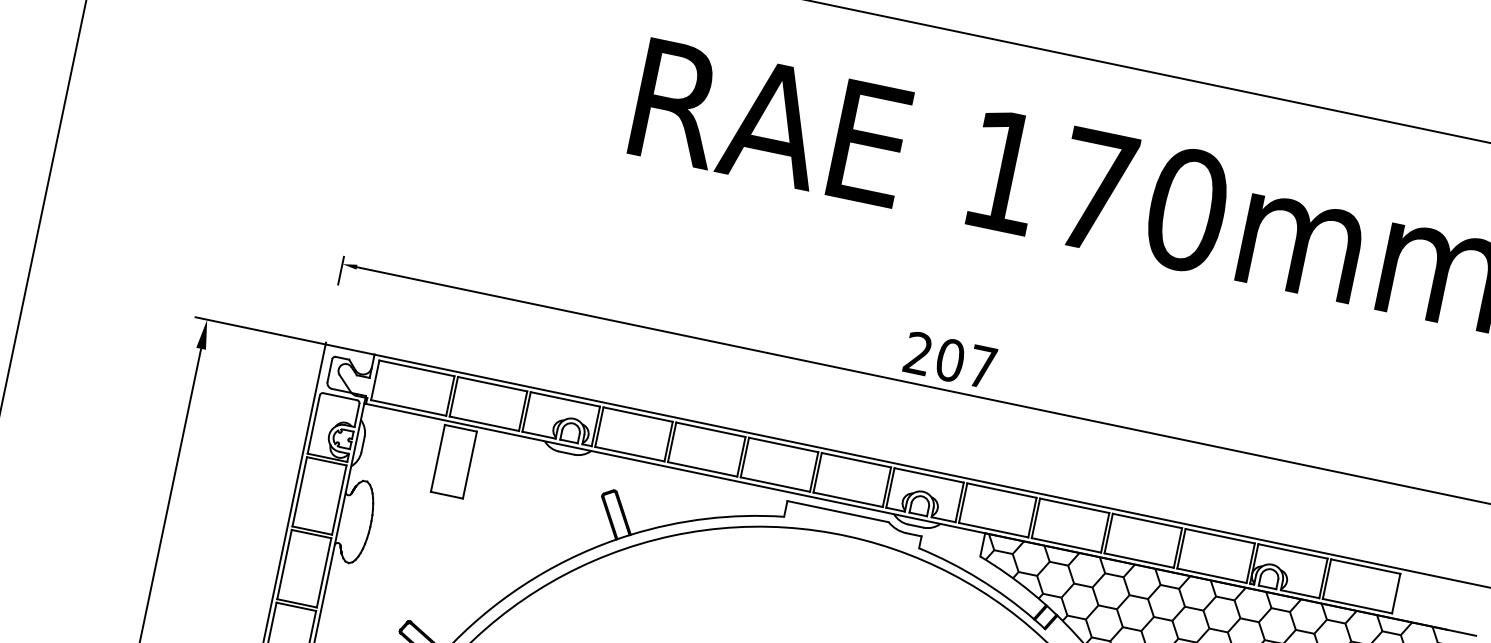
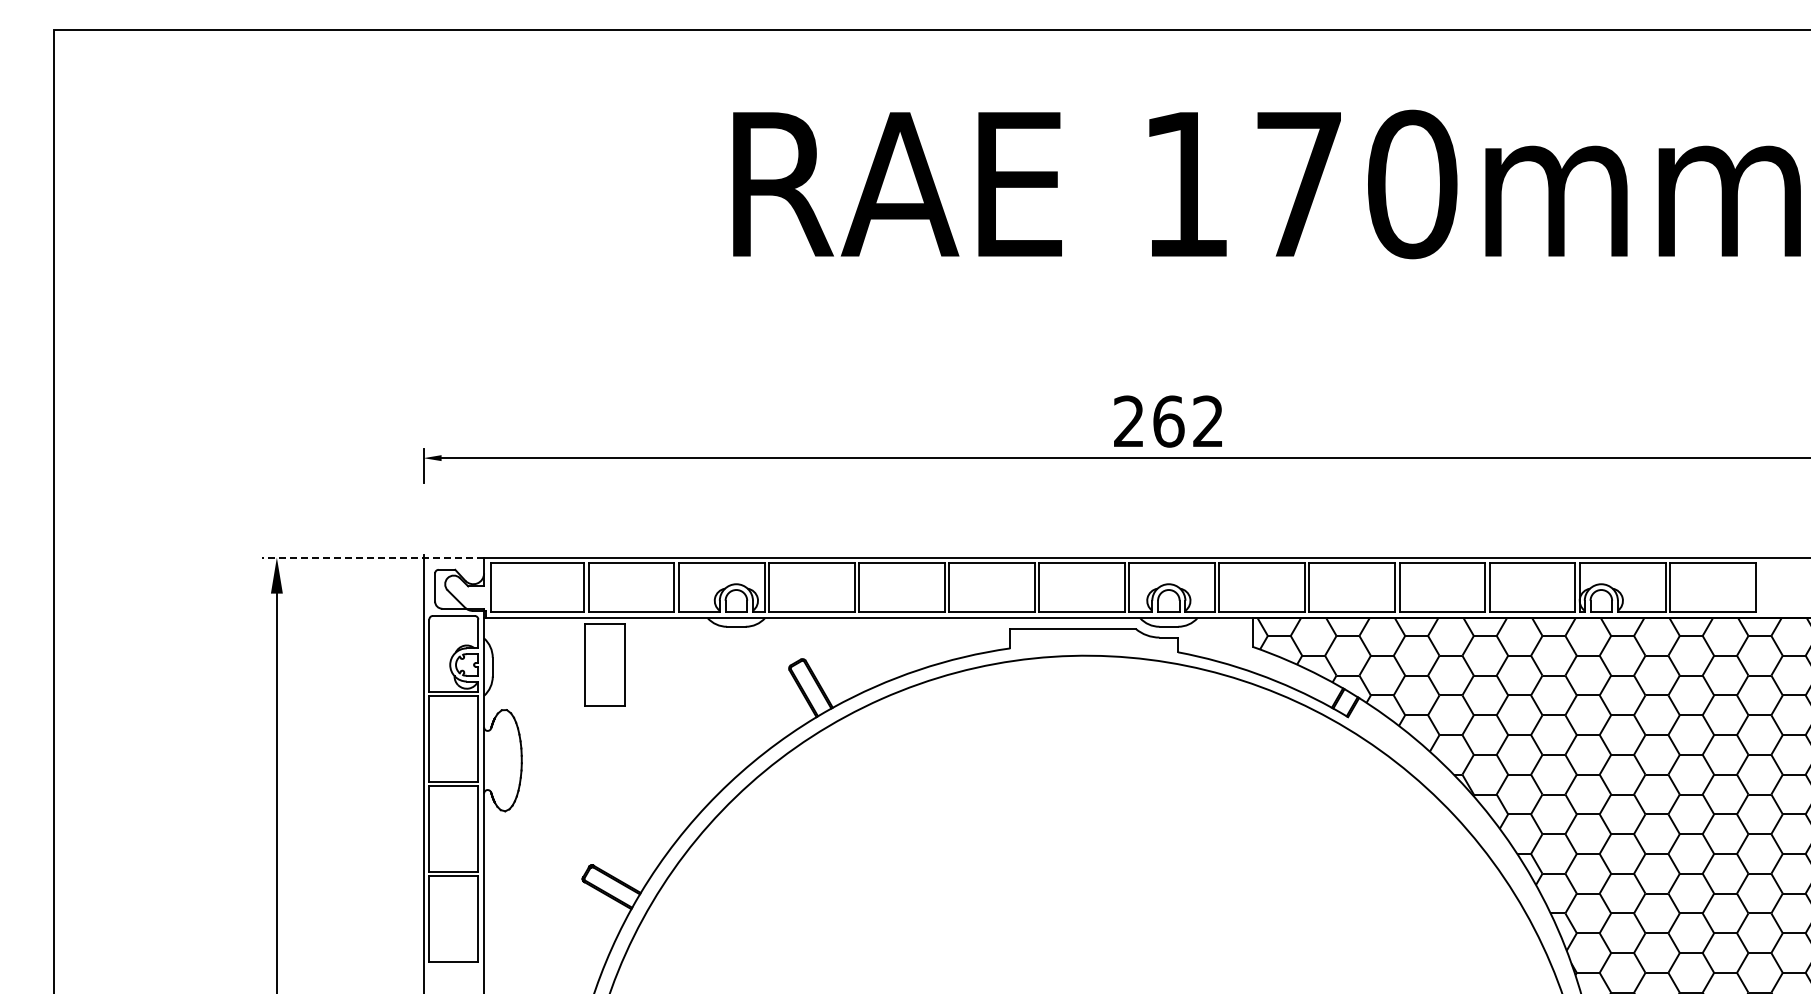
line: (285, 335) -> (373, 557), solid -> dashed
text: (965, 363) -> (1187, 421), 207 -> 262

